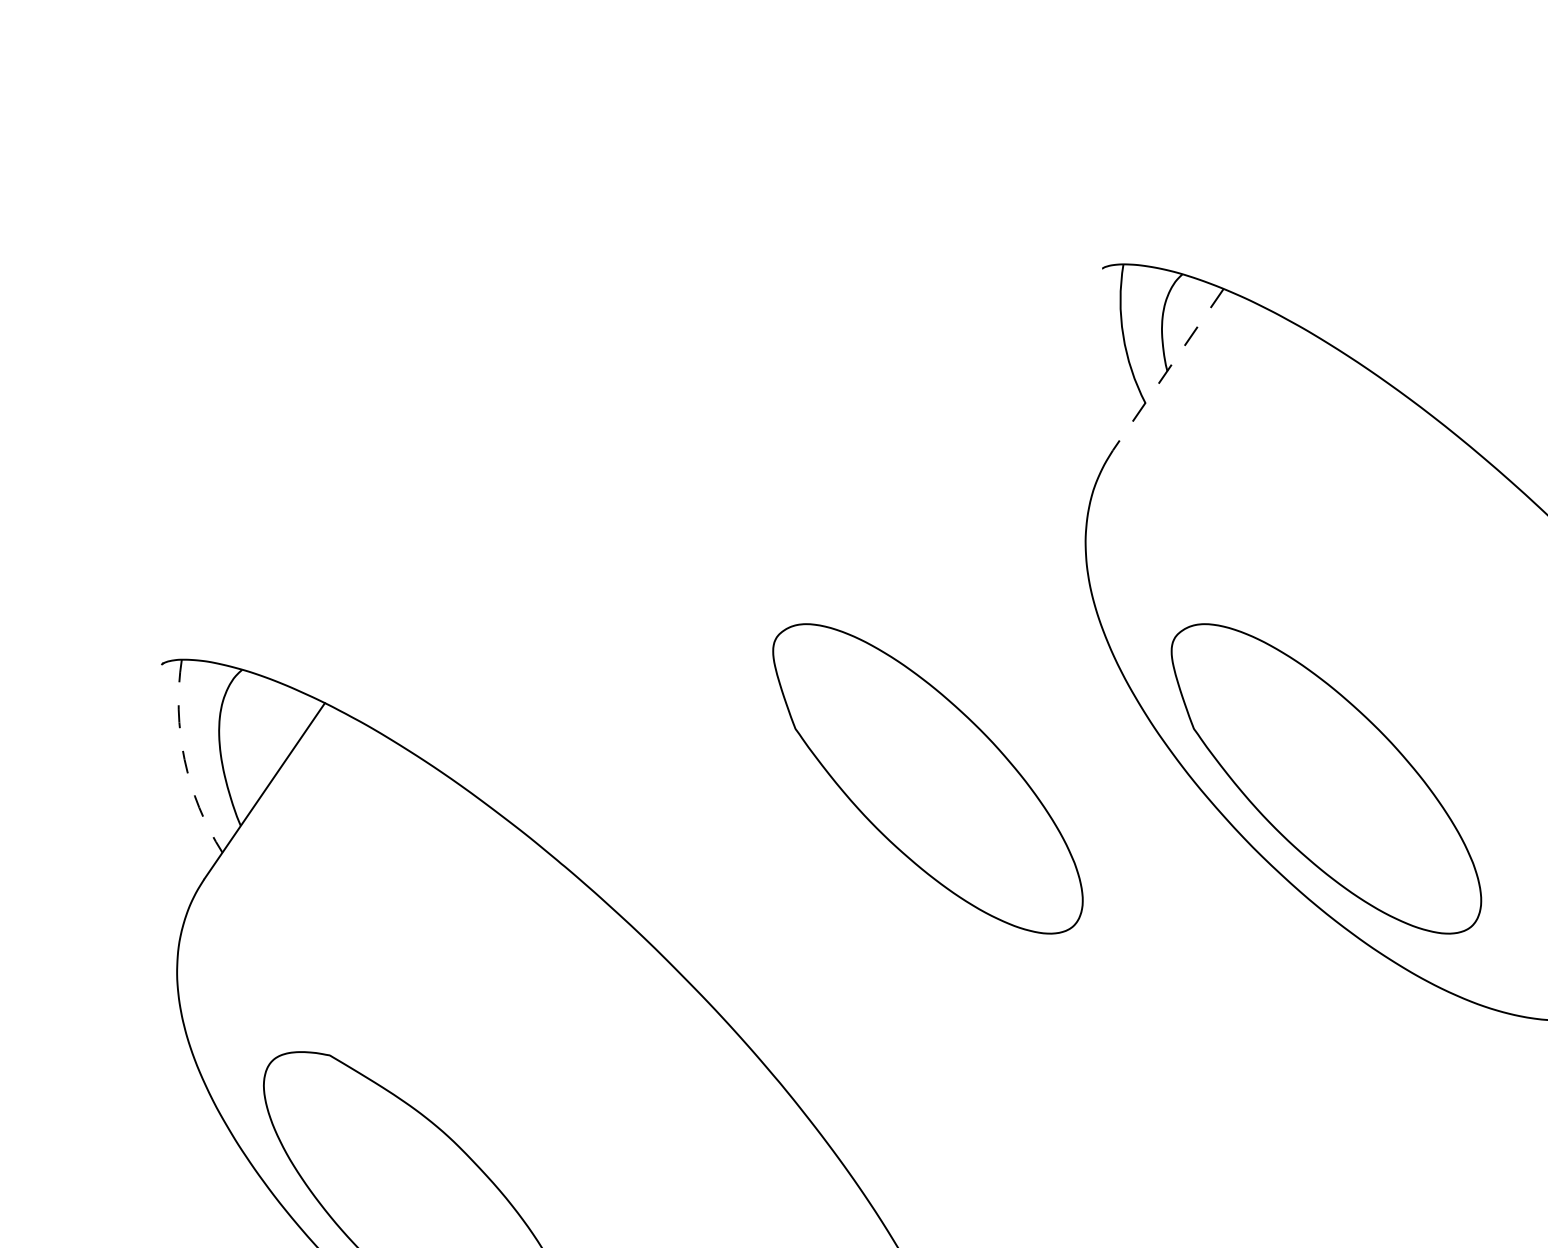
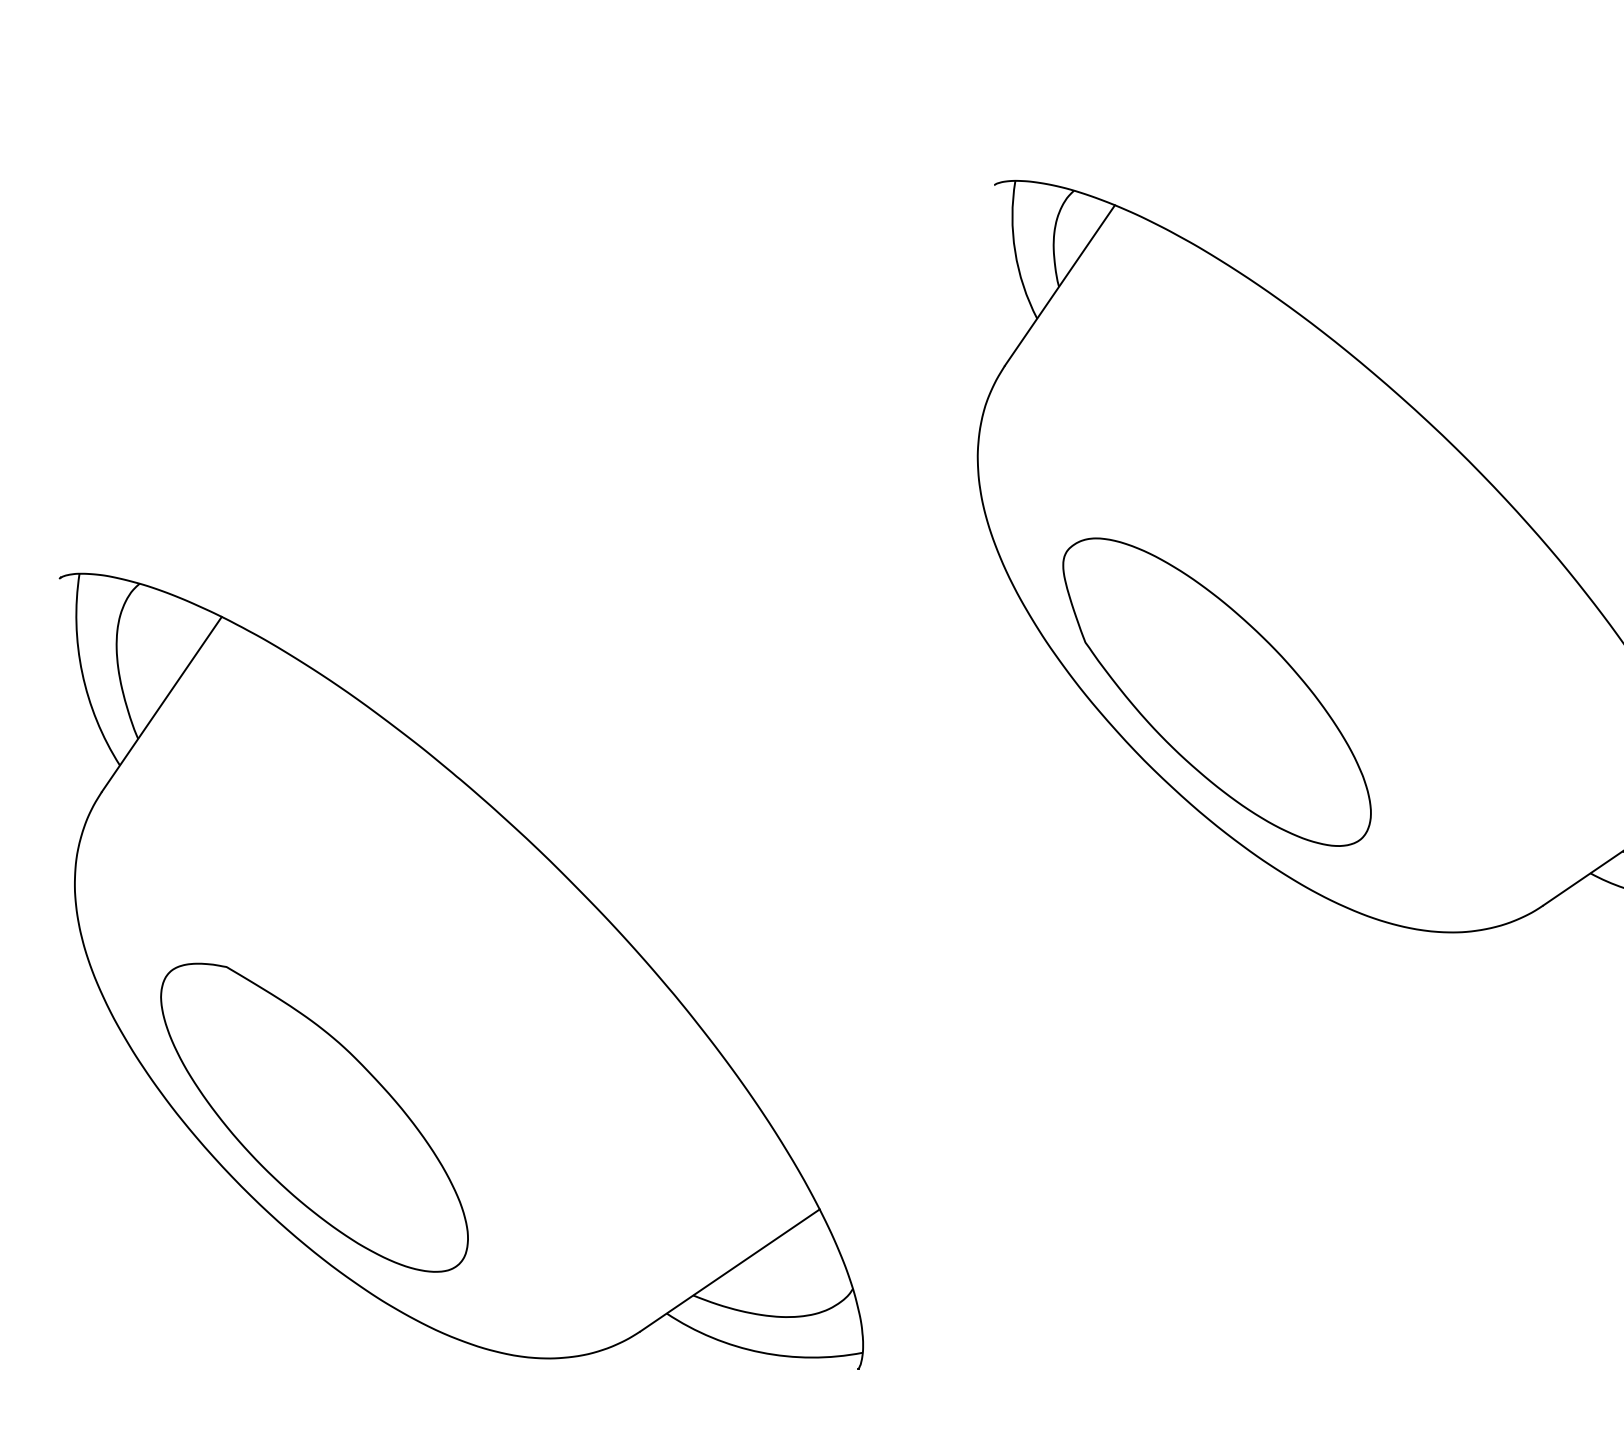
line: (1167, 369) -> (1059, 285), dashed -> solid
arc: (184, 760) -> (82, 673), dashed -> solid
part: (927, 778) -> (820, 691), removed

